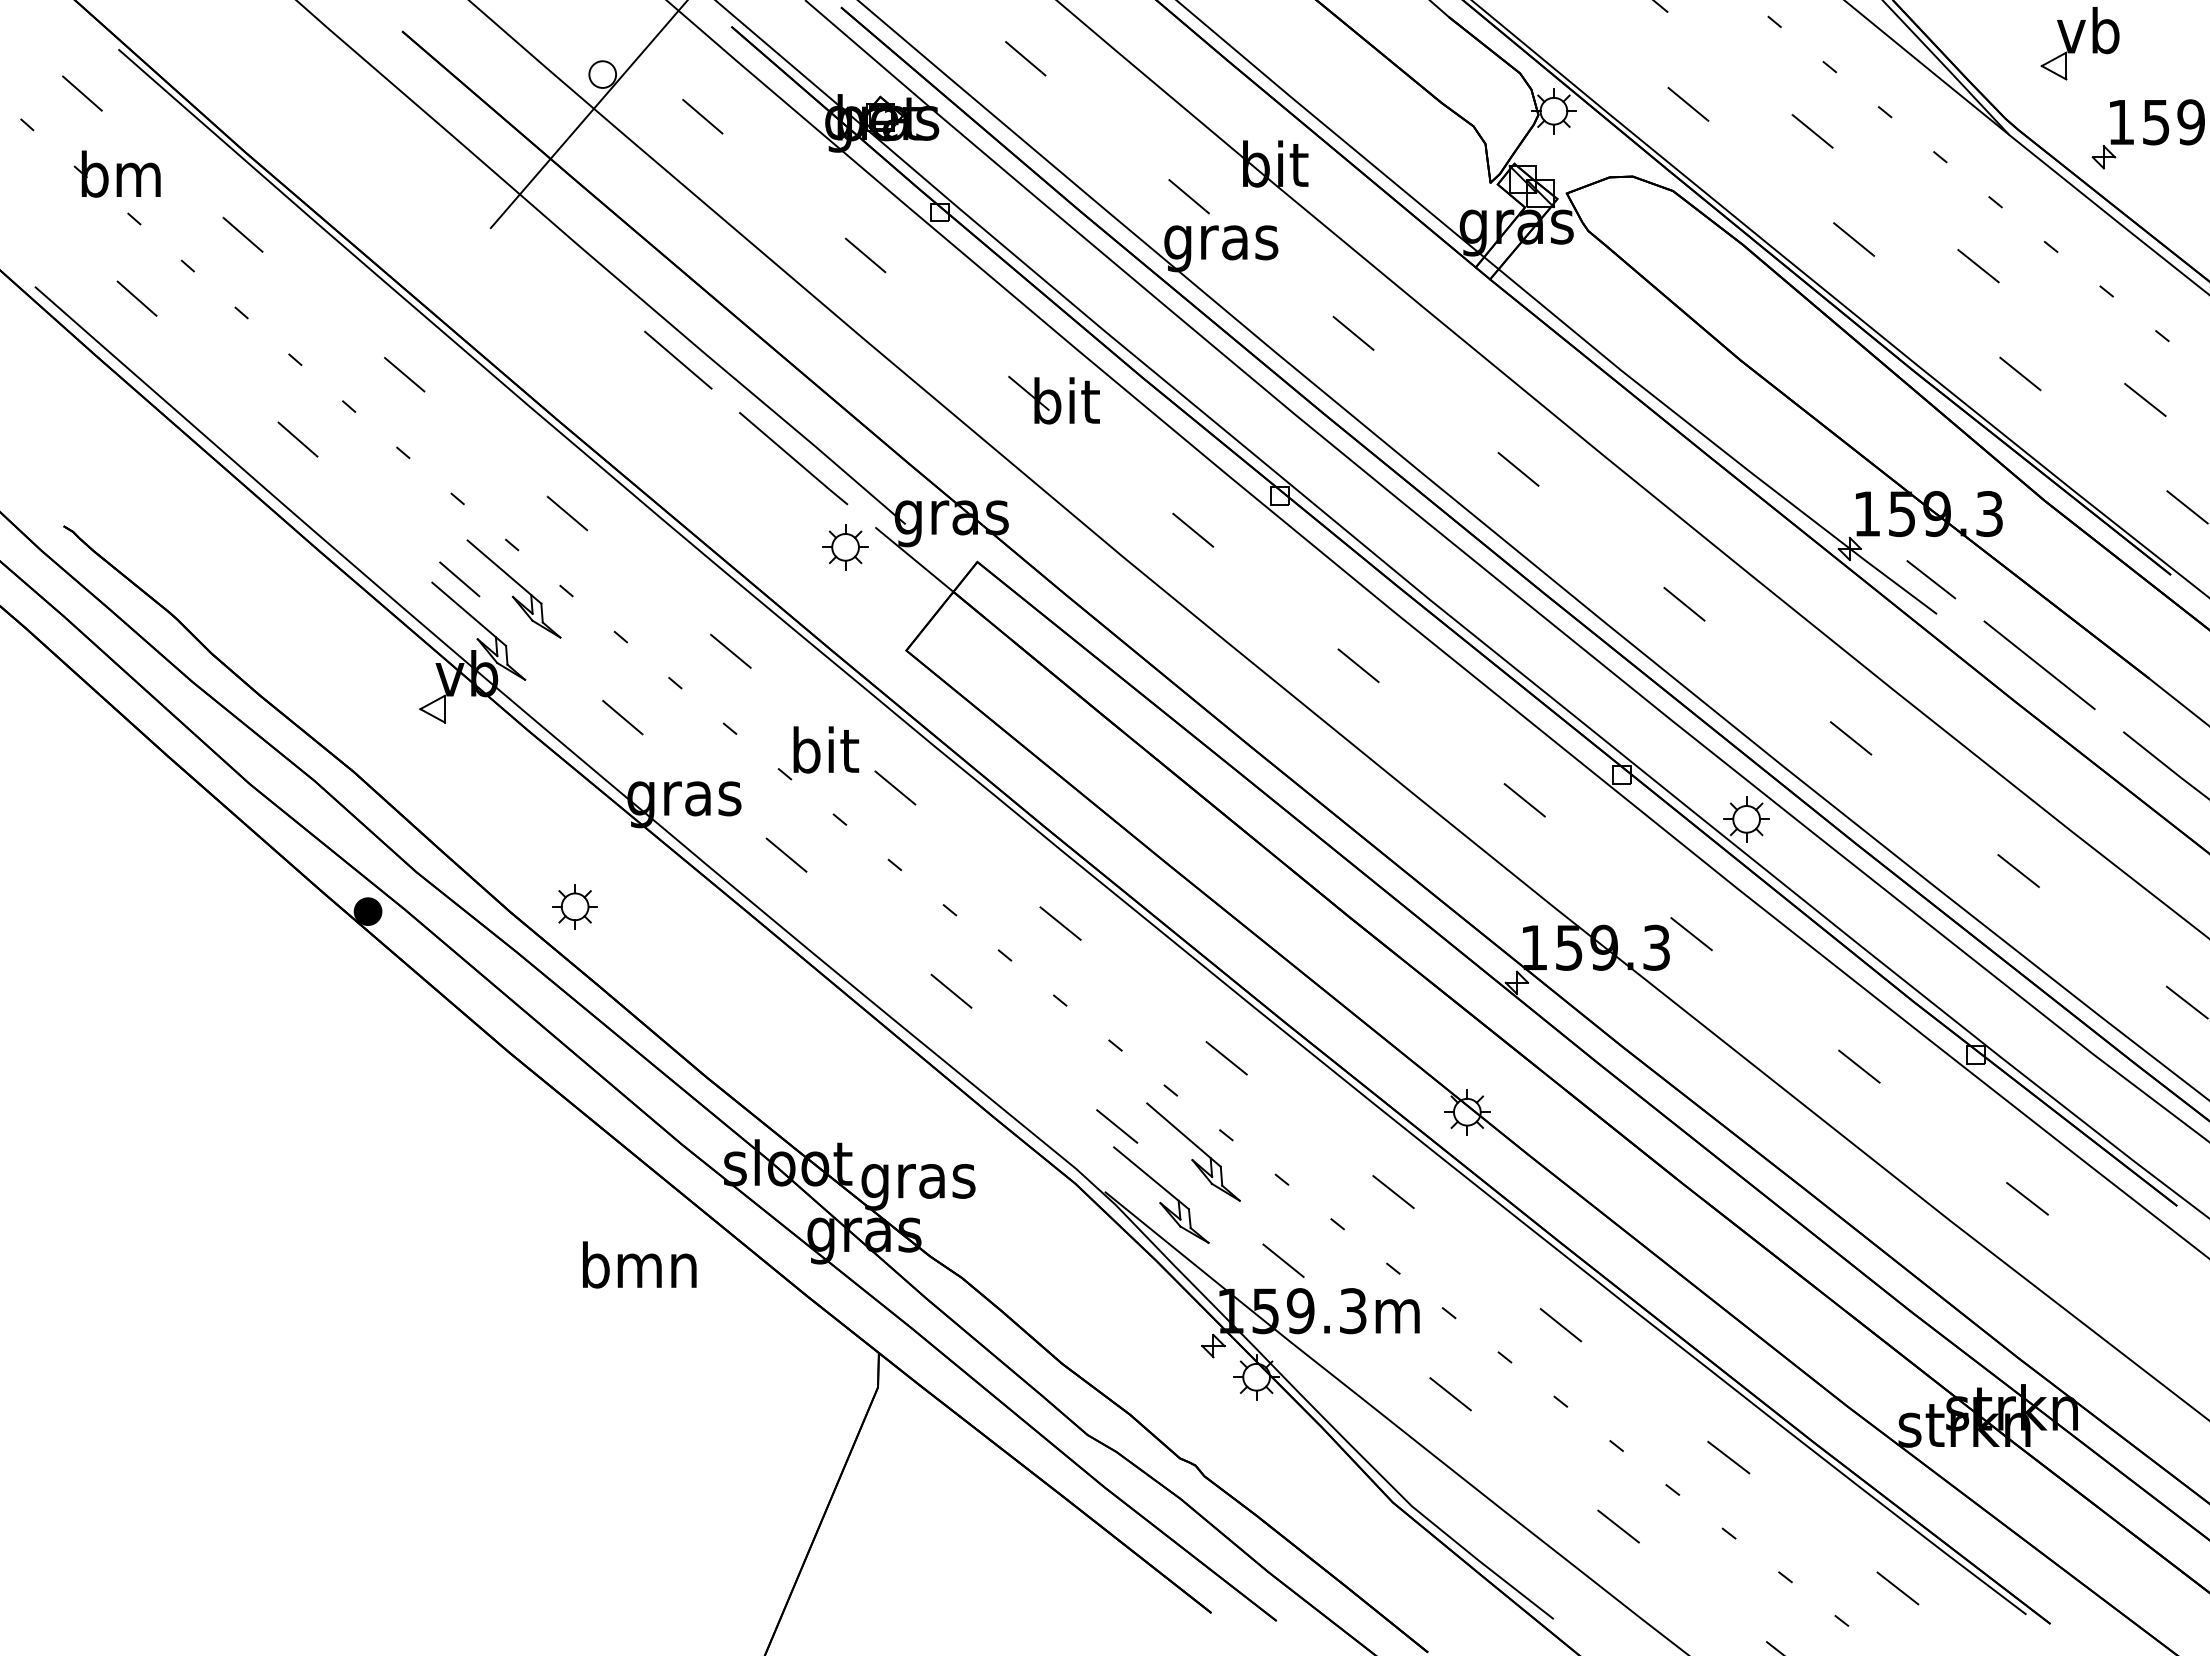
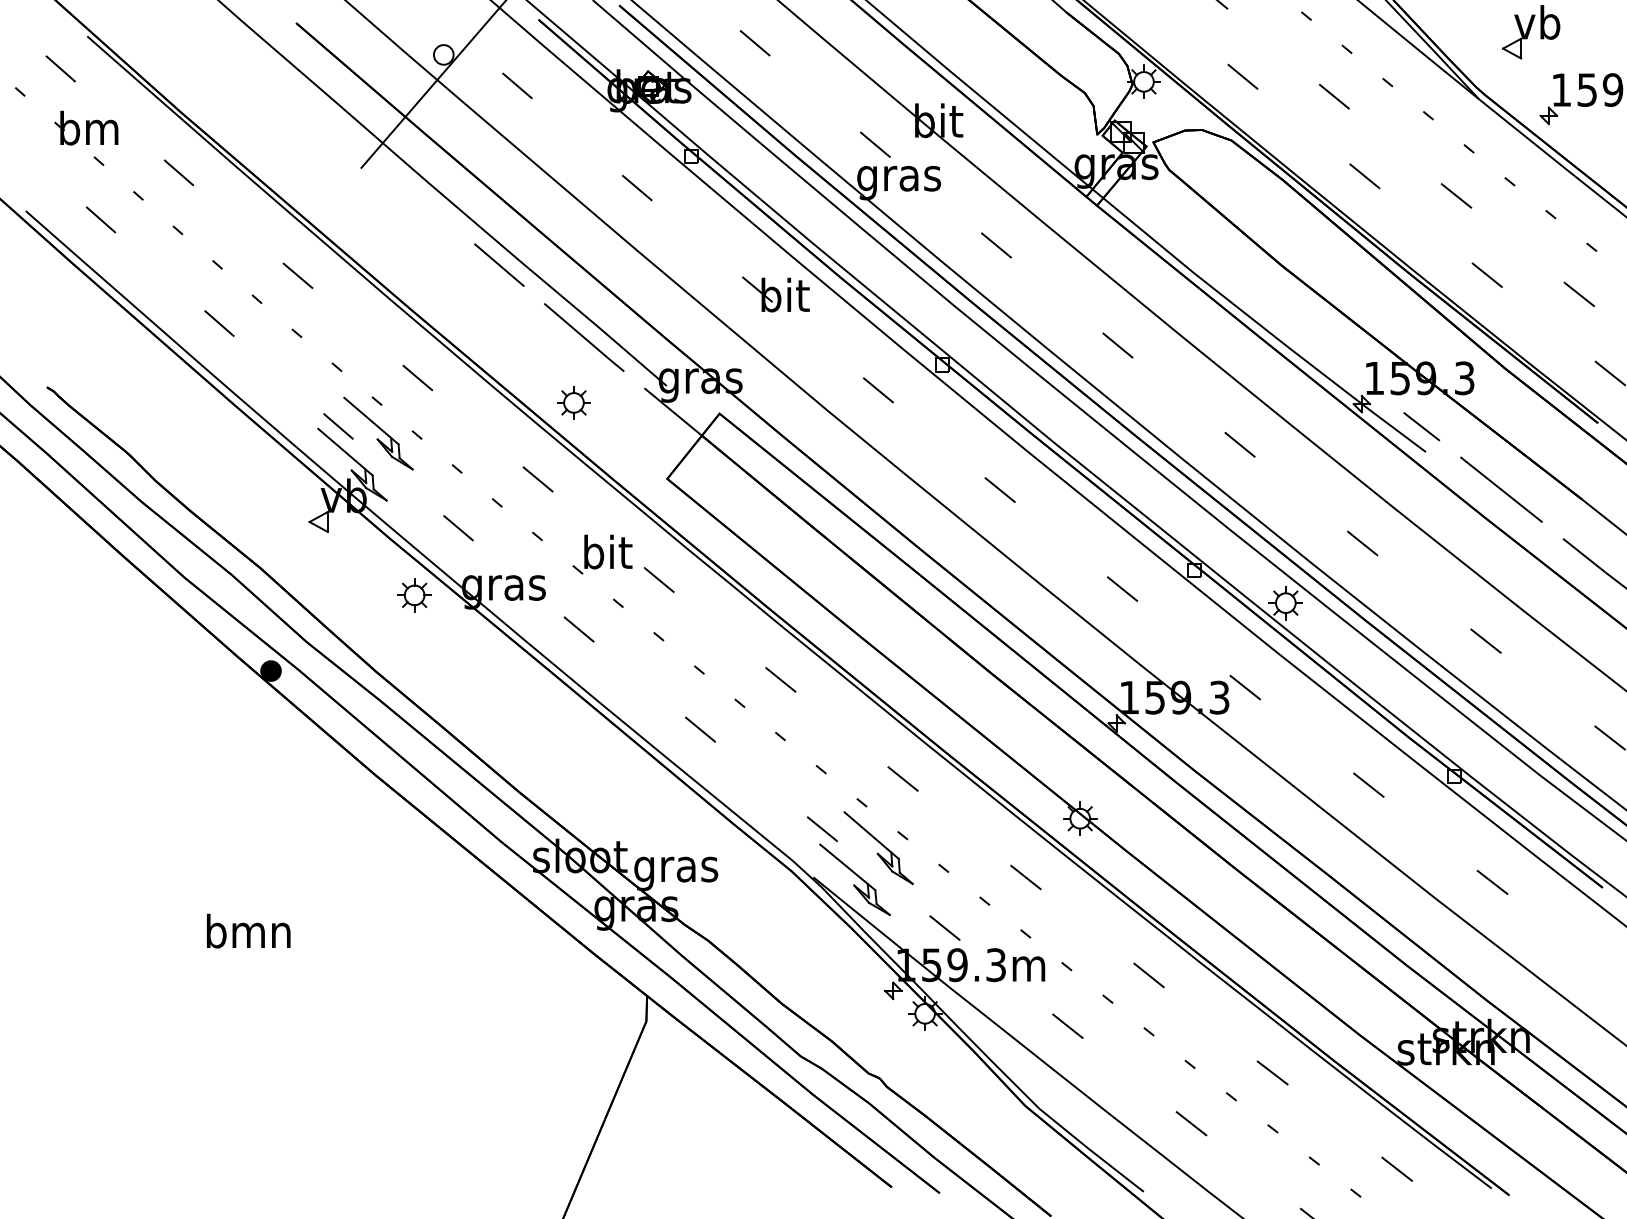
part: (845, 547) -> (573, 403), moved
part: (574, 906) -> (414, 595), moved
text: (639, 1264) -> (248, 930), moved

